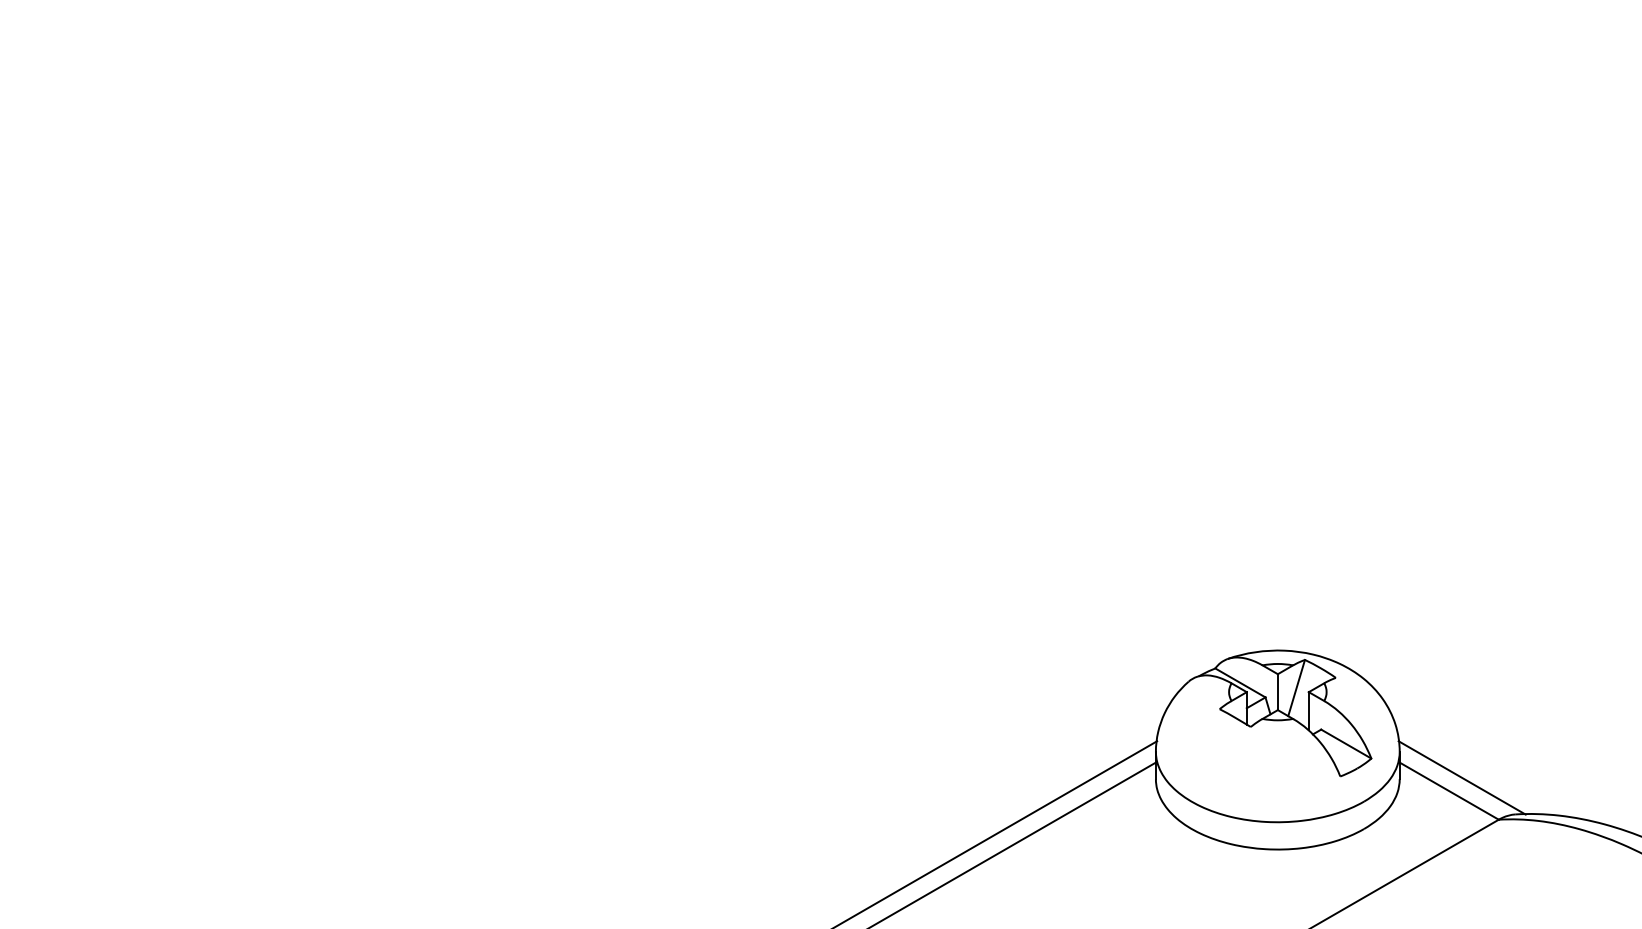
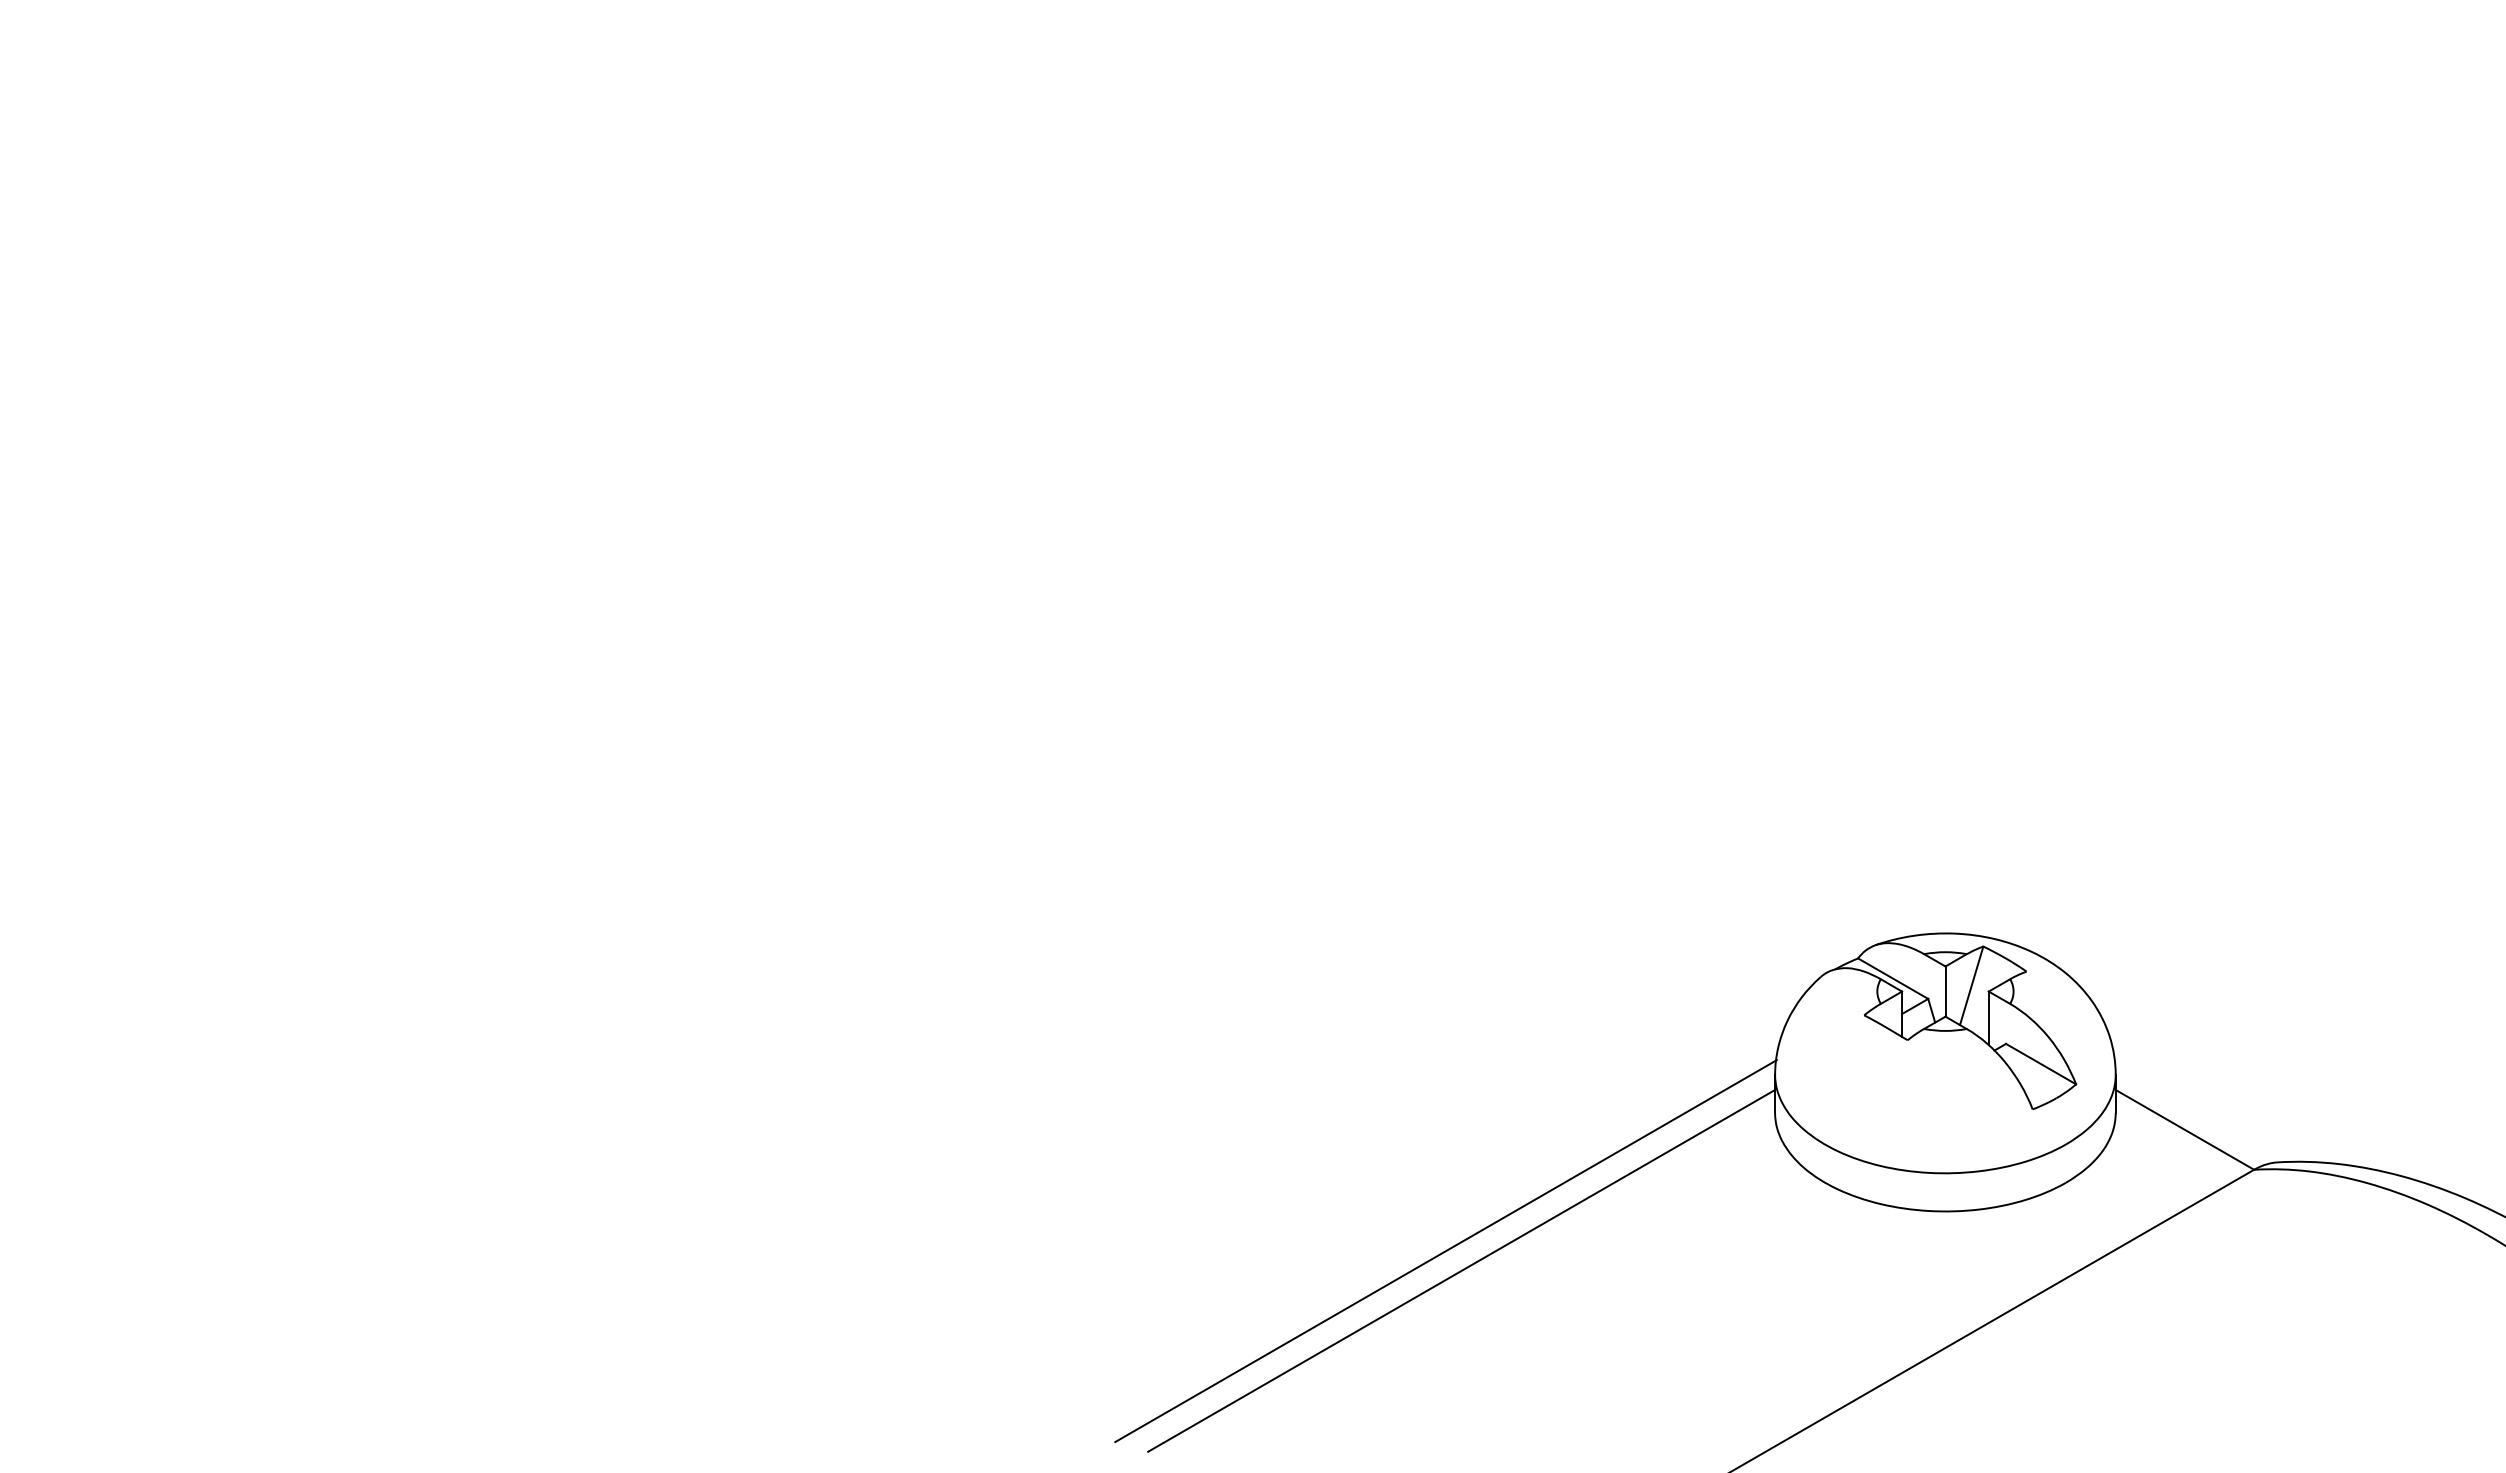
line: (1461, 778) -> (2202, 1111), removed

